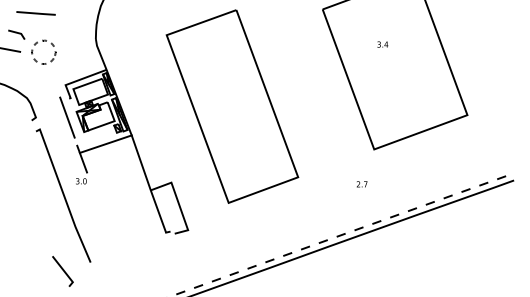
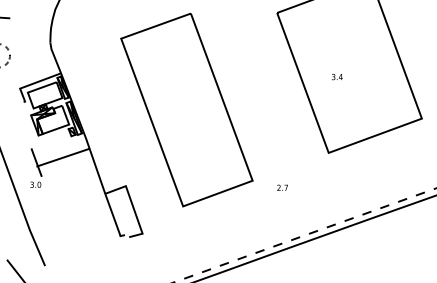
text: (382, 44) -> (336, 76), moved
line: (67, 117) -> (21, 120), removed
line: (105, 143) -> (62, 156), moved
text: (362, 184) -> (282, 187), moved

